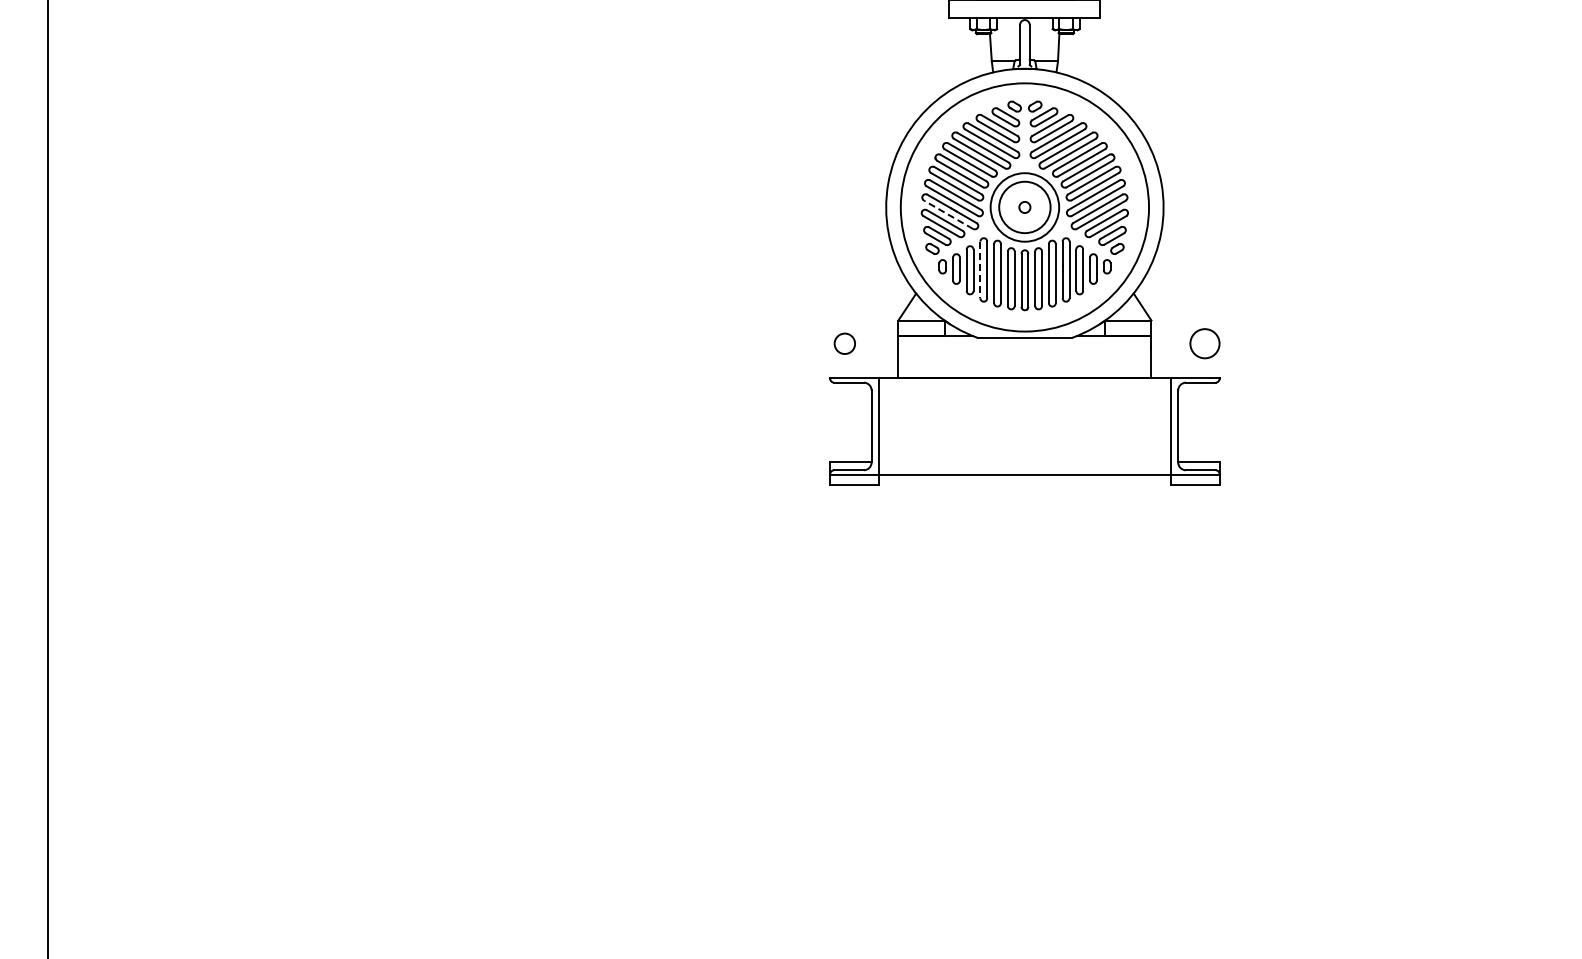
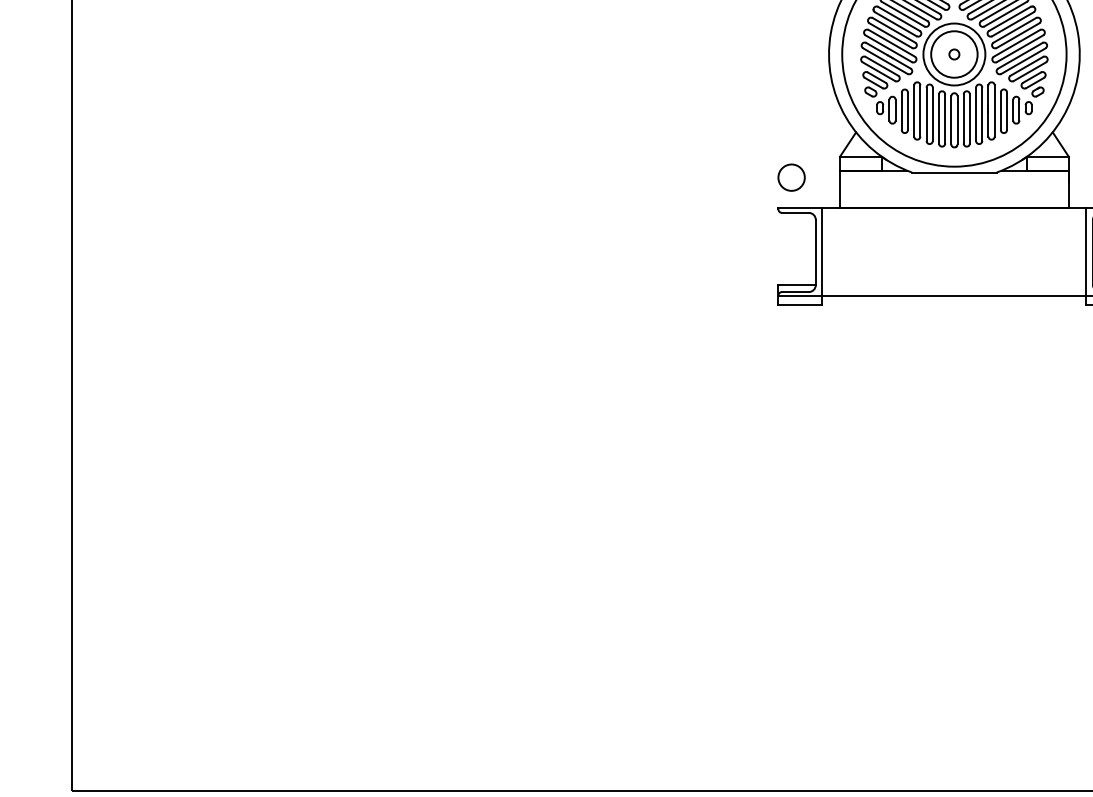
line: (948, 214) -> (885, 60), dashed -> solid
line: (980, 270) -> (914, 111), dashed -> solid
circle: (844, 343) -> (791, 177), size x1.43

